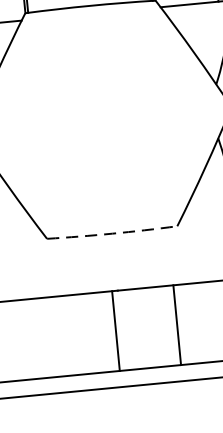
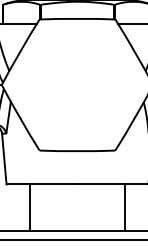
arc: (112, 234) -> (77, 151), dashed -> solid
line: (176, 325) -> (124, 207), moved
line: (116, 330) -> (30, 207), moved

